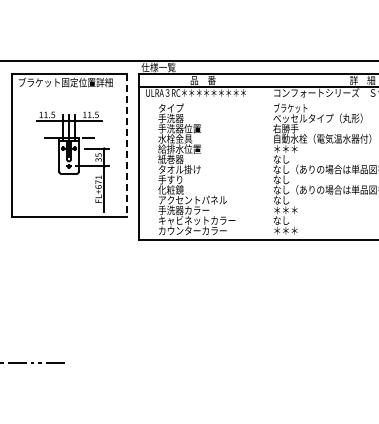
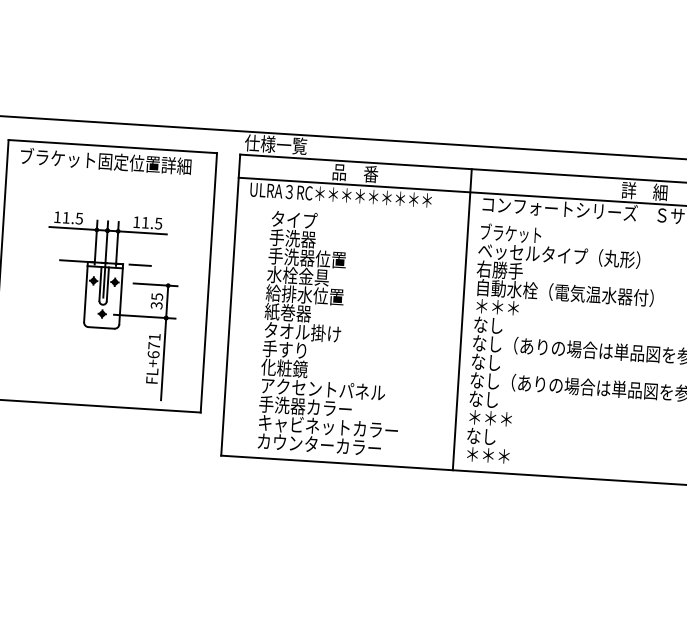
line: (126, 146) -> (208, 284), dashed -> solid
line: (266, 157) -> (461, 320), added

